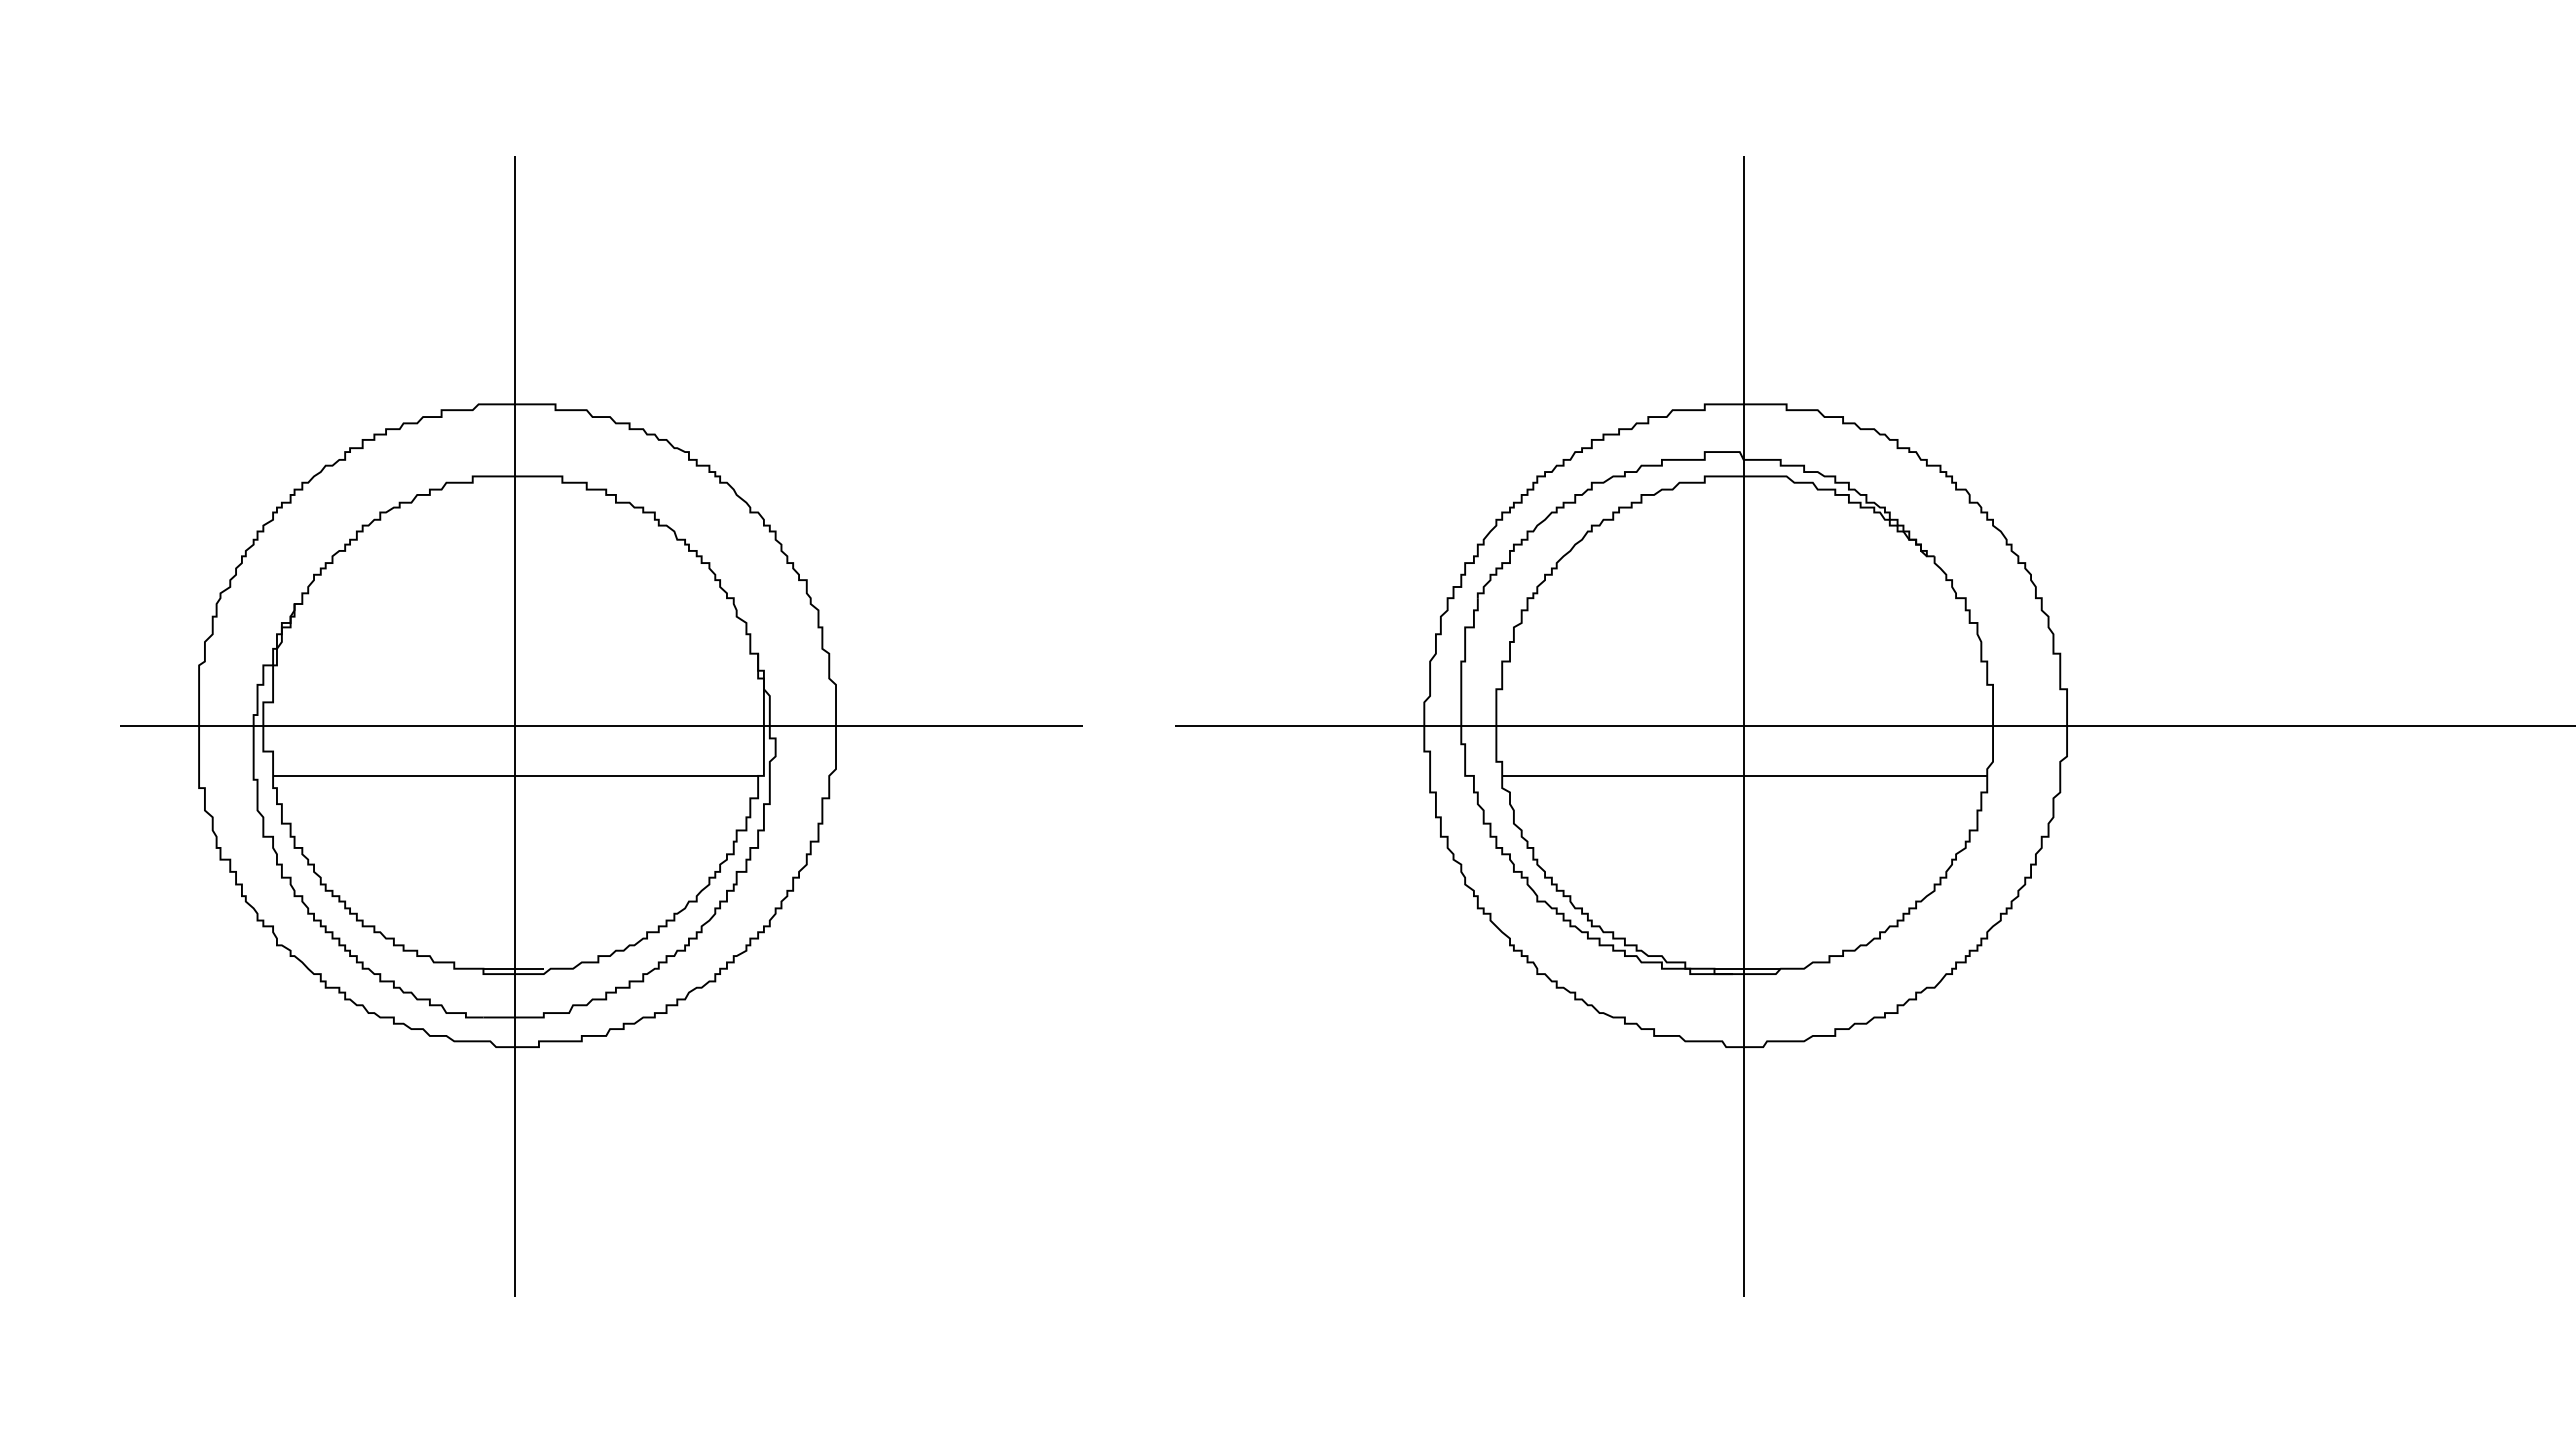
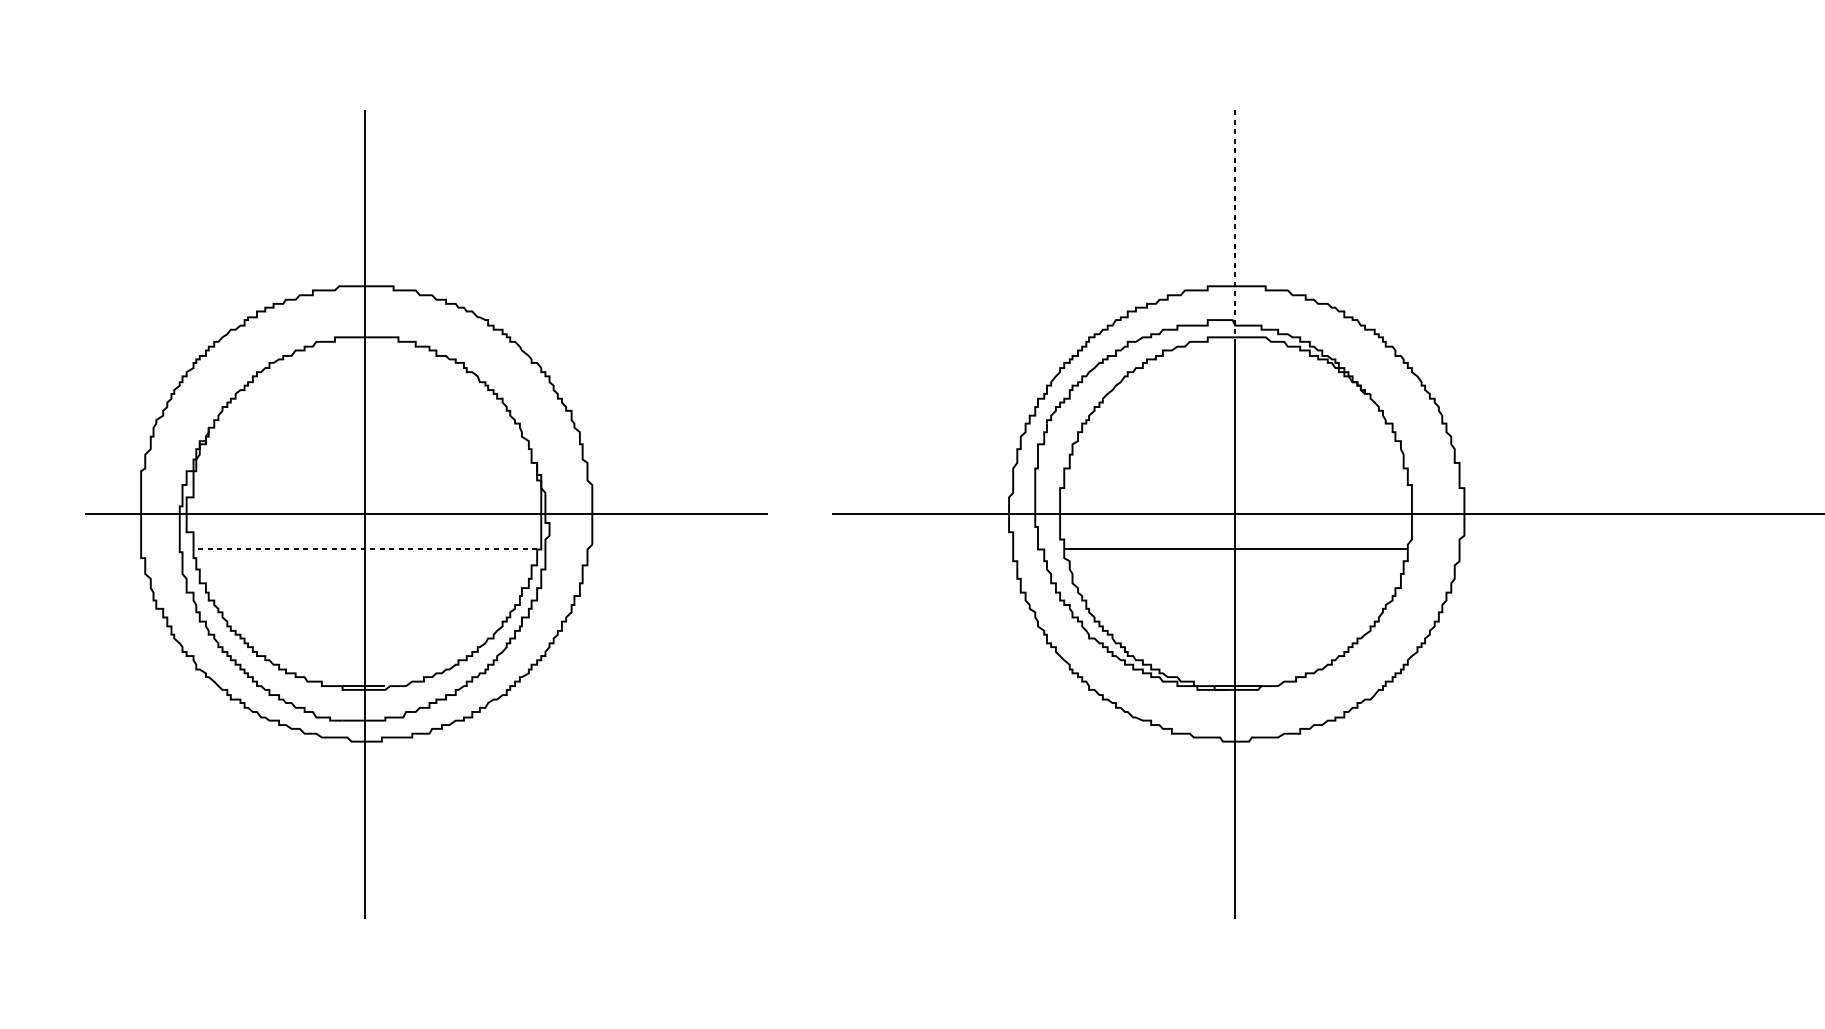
line: (1743, 319) -> (1235, 226), solid -> dashed
line: (515, 775) -> (365, 549), solid -> dashed

